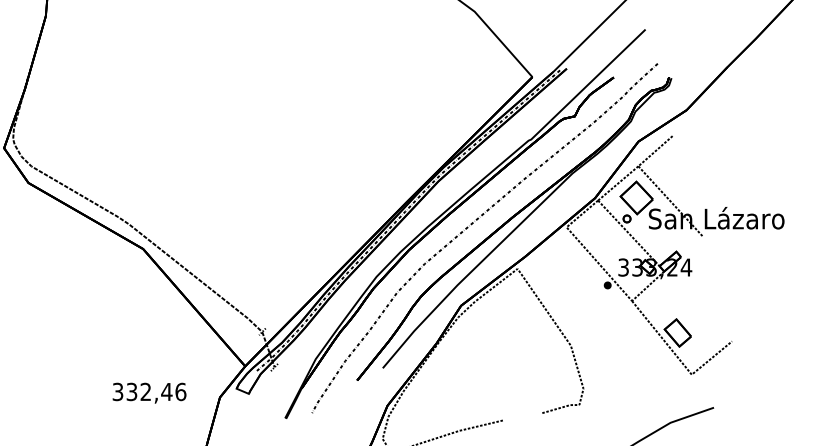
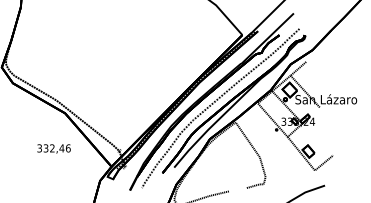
text: (148, 392) -> (53, 148), moved

